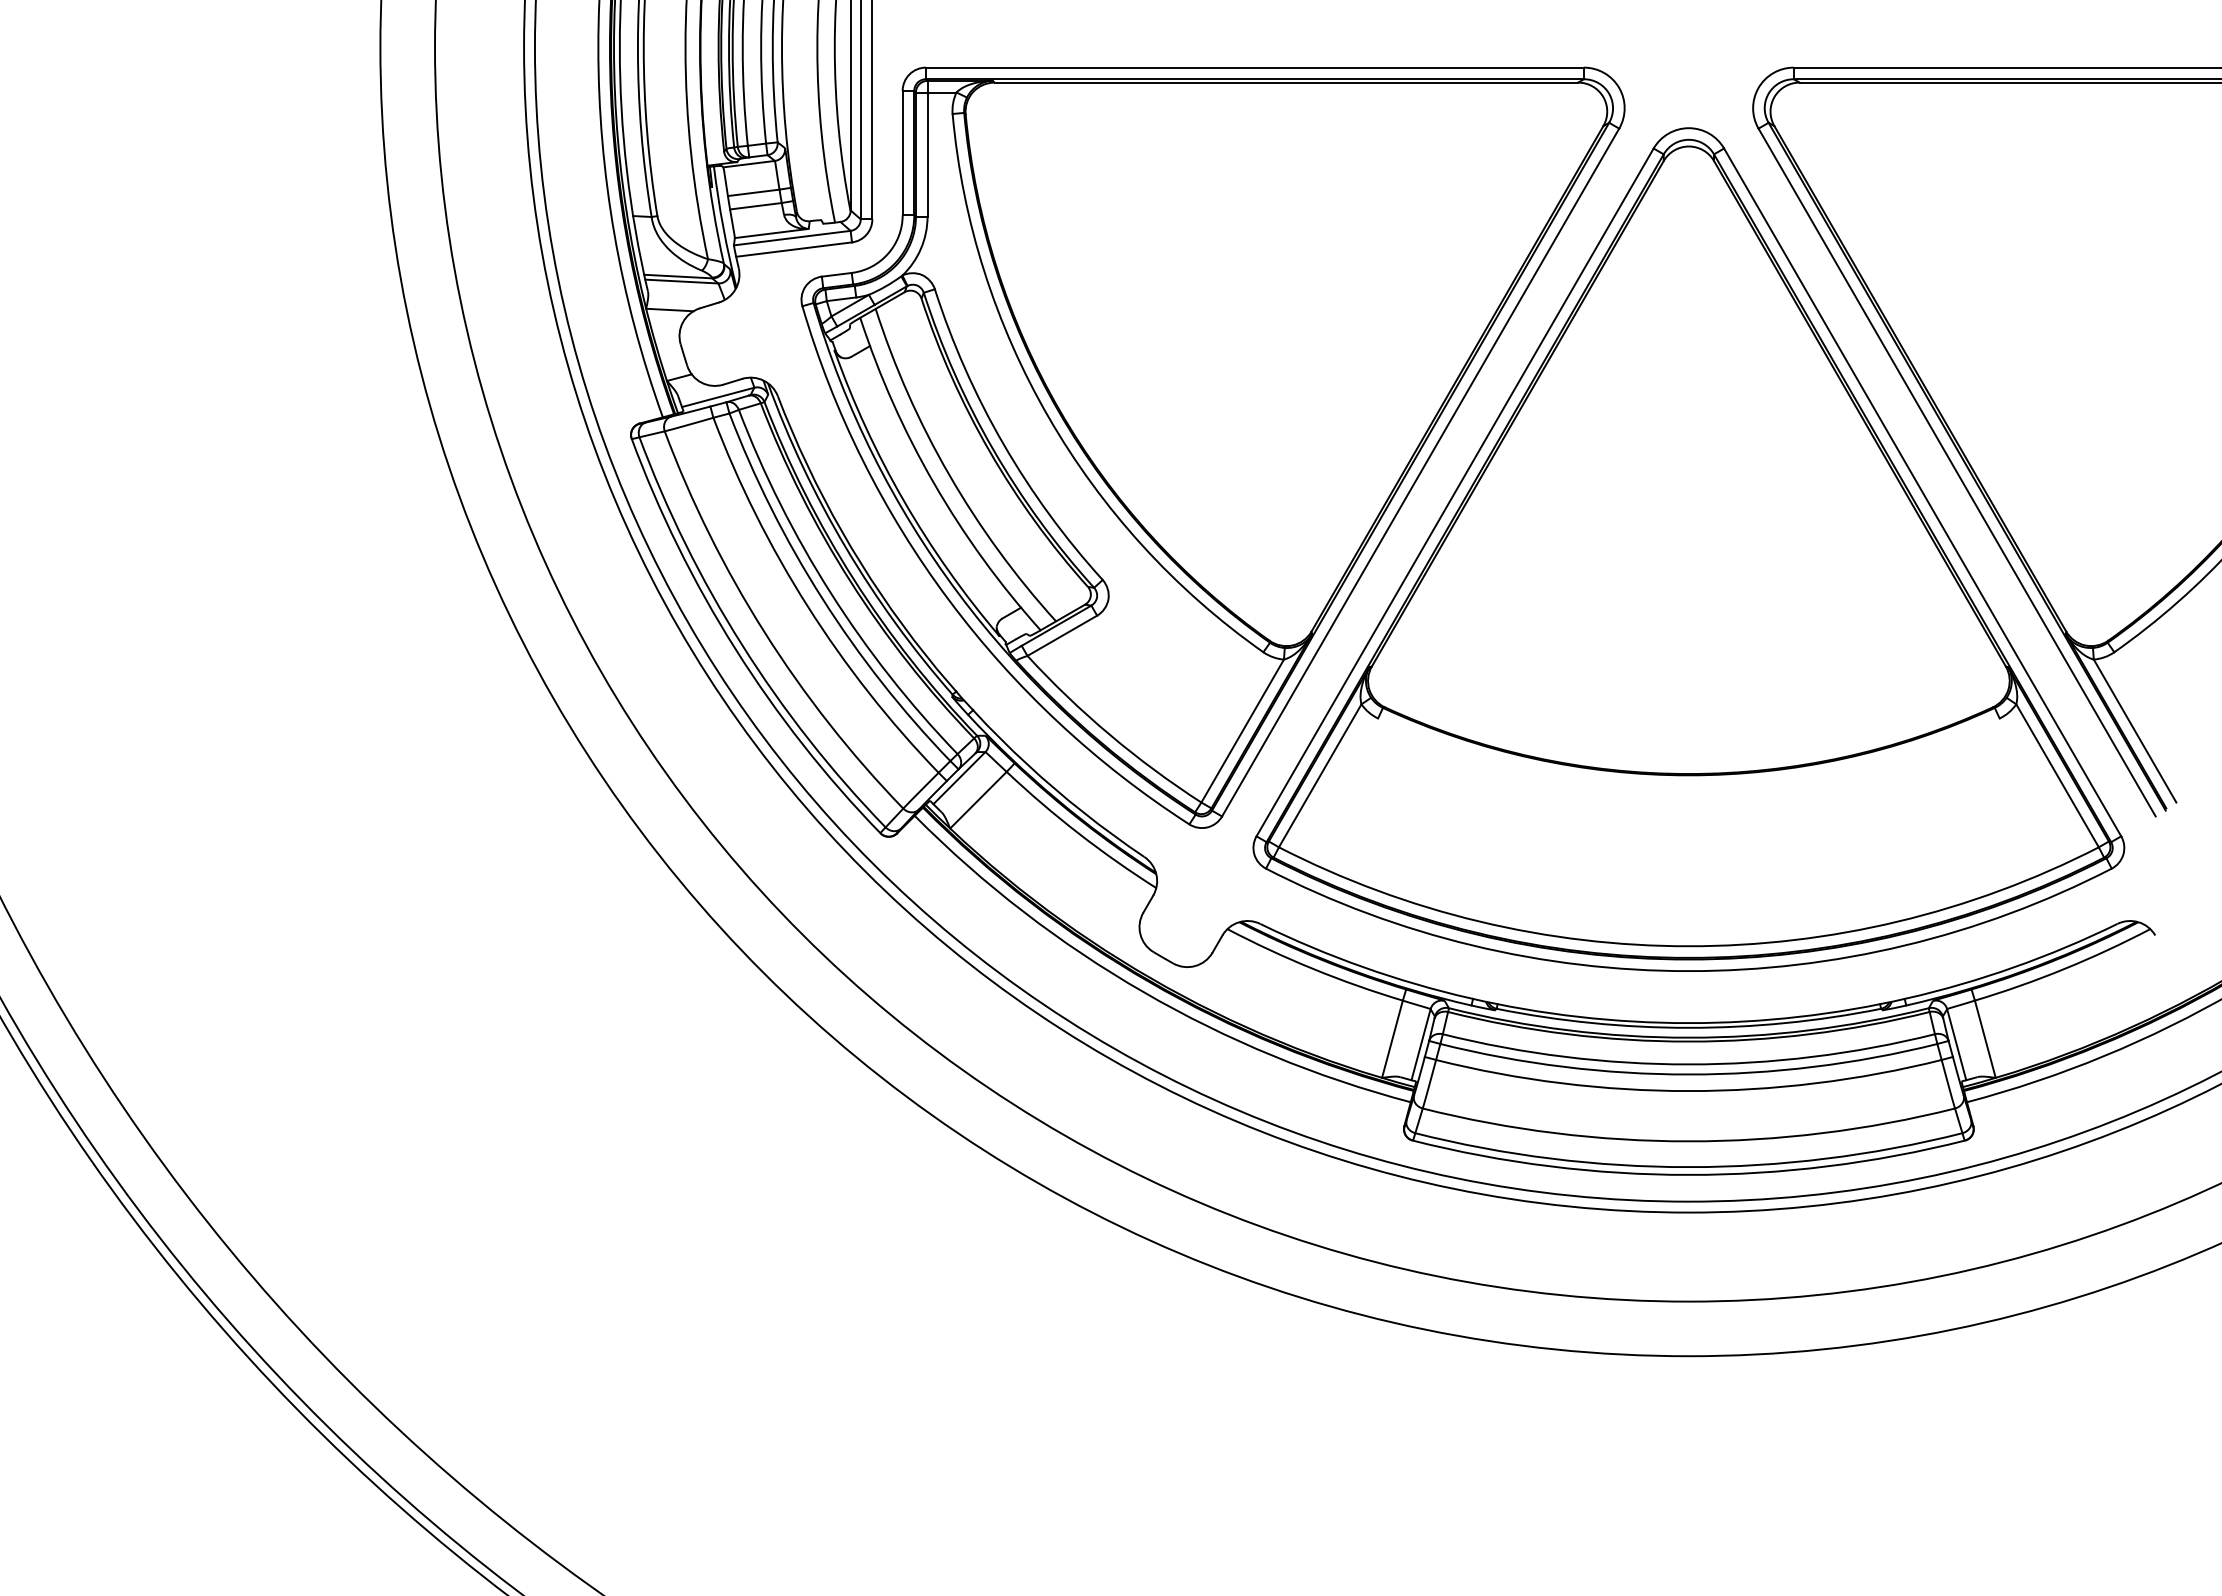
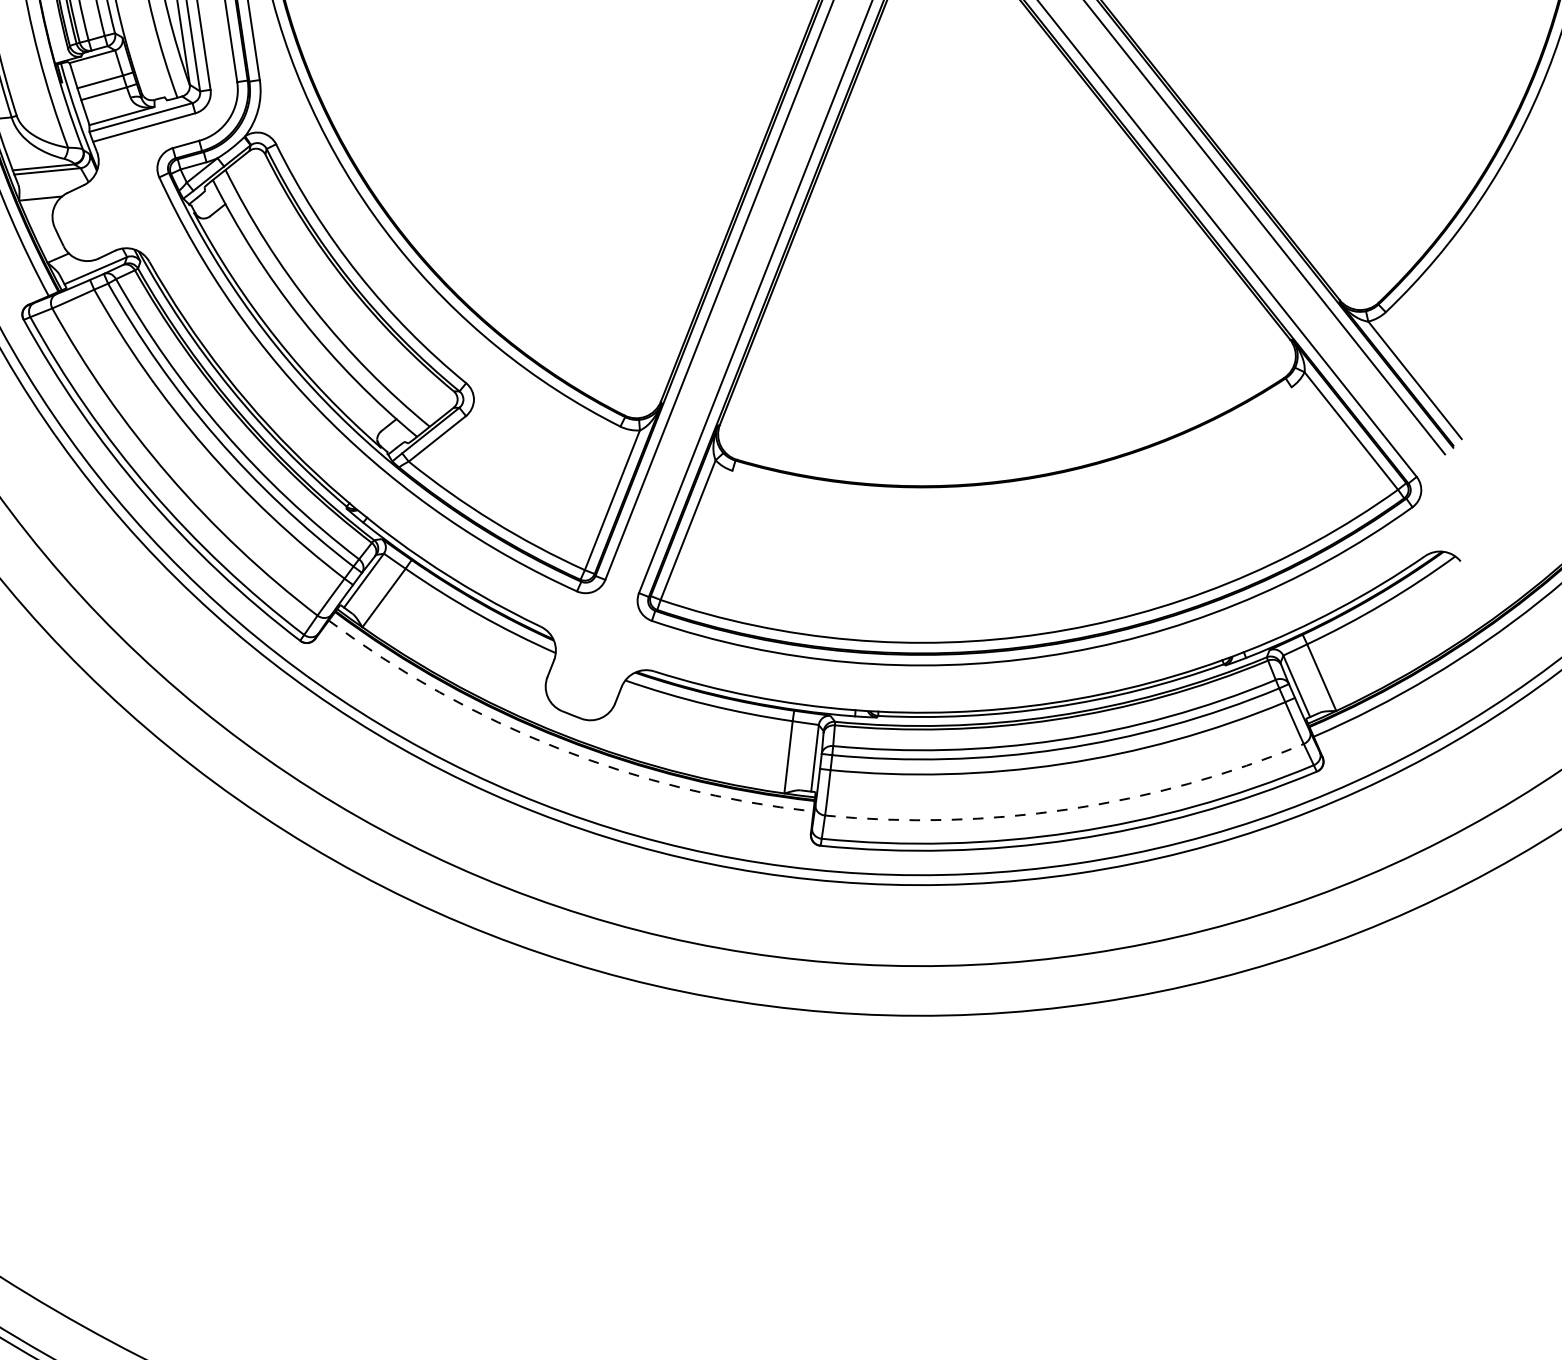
arc: (1143, 992) -> (558, 748), solid -> dashed
arc: (1688, 1141) -> (1068, 809), solid -> dashed

